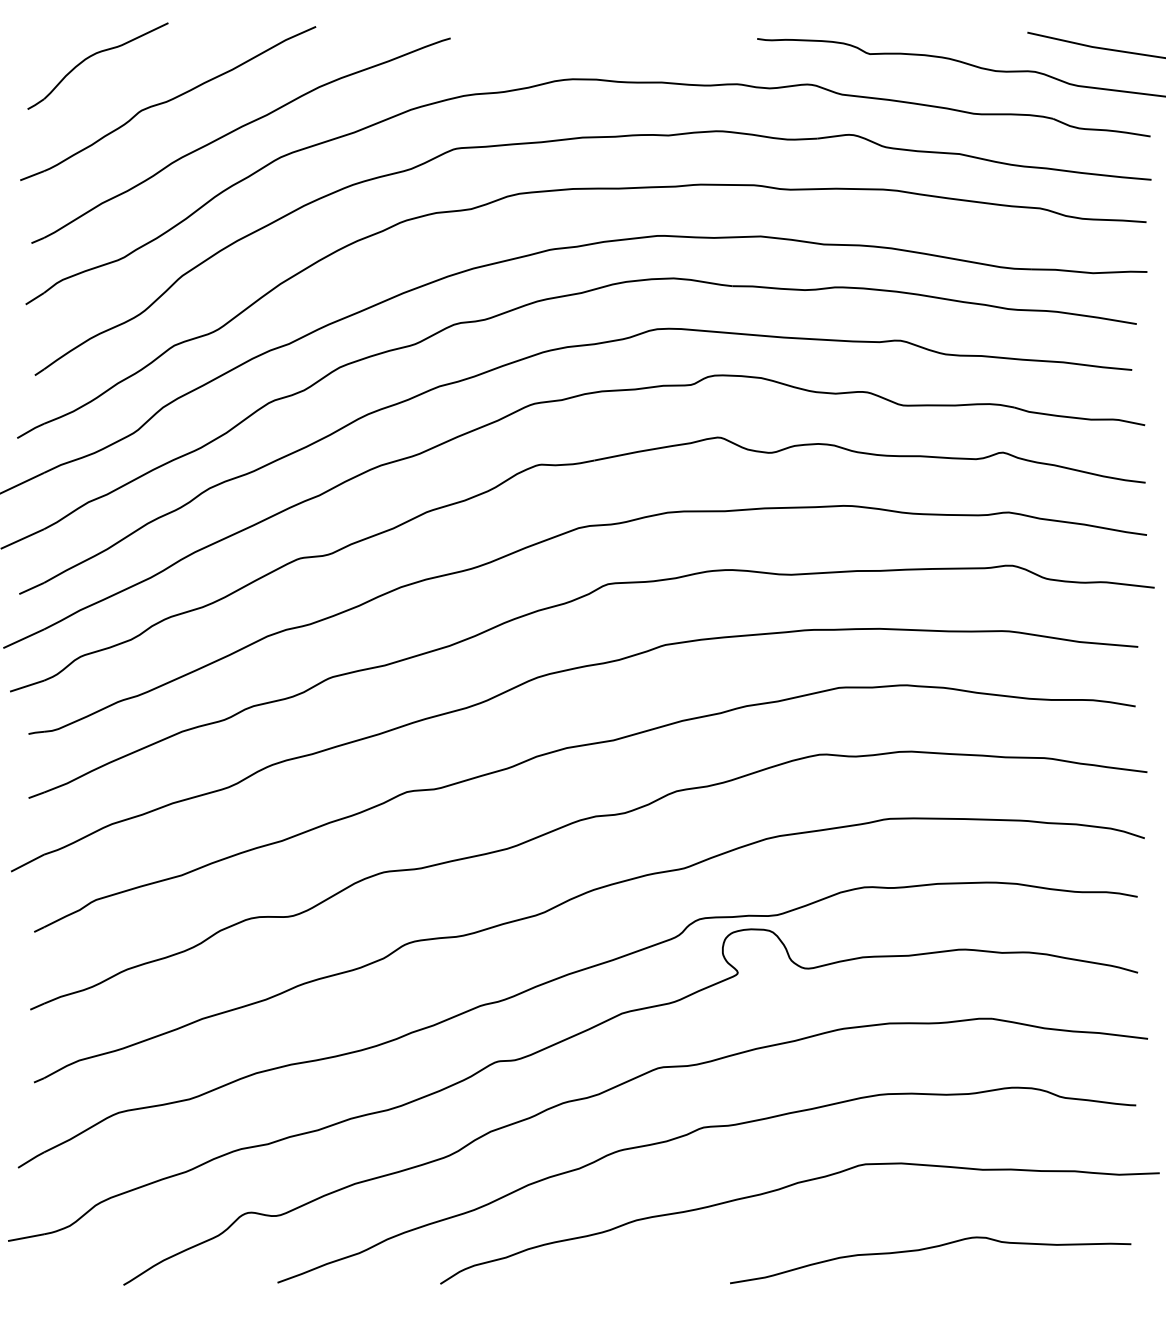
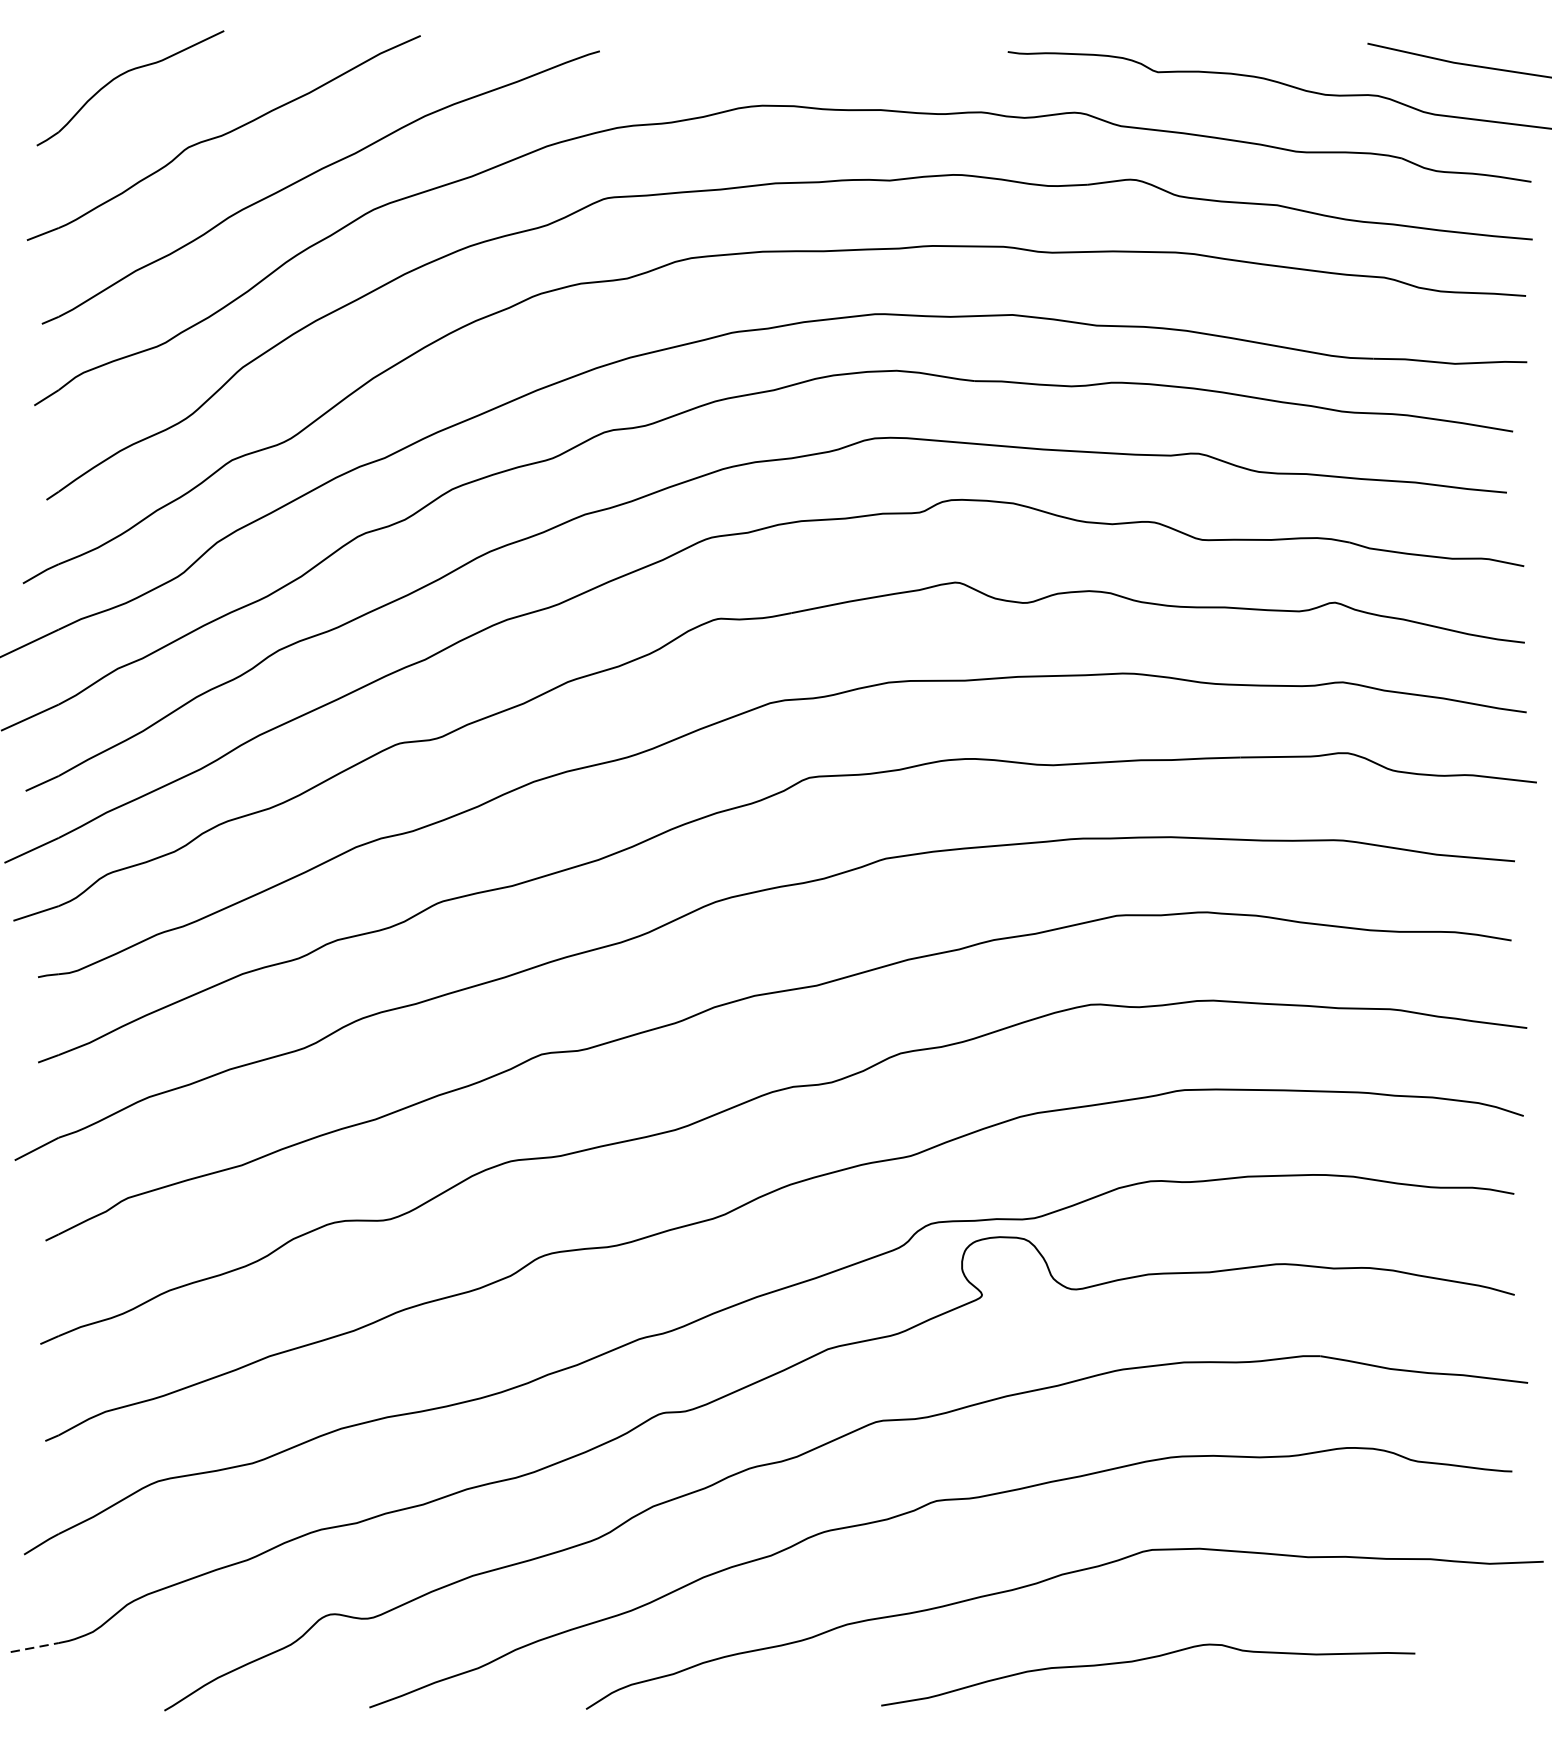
line: (26, 1237) -> (35, 1647), solid -> dashed
curve: (927, 1249) -> (1144, 1660), moved

